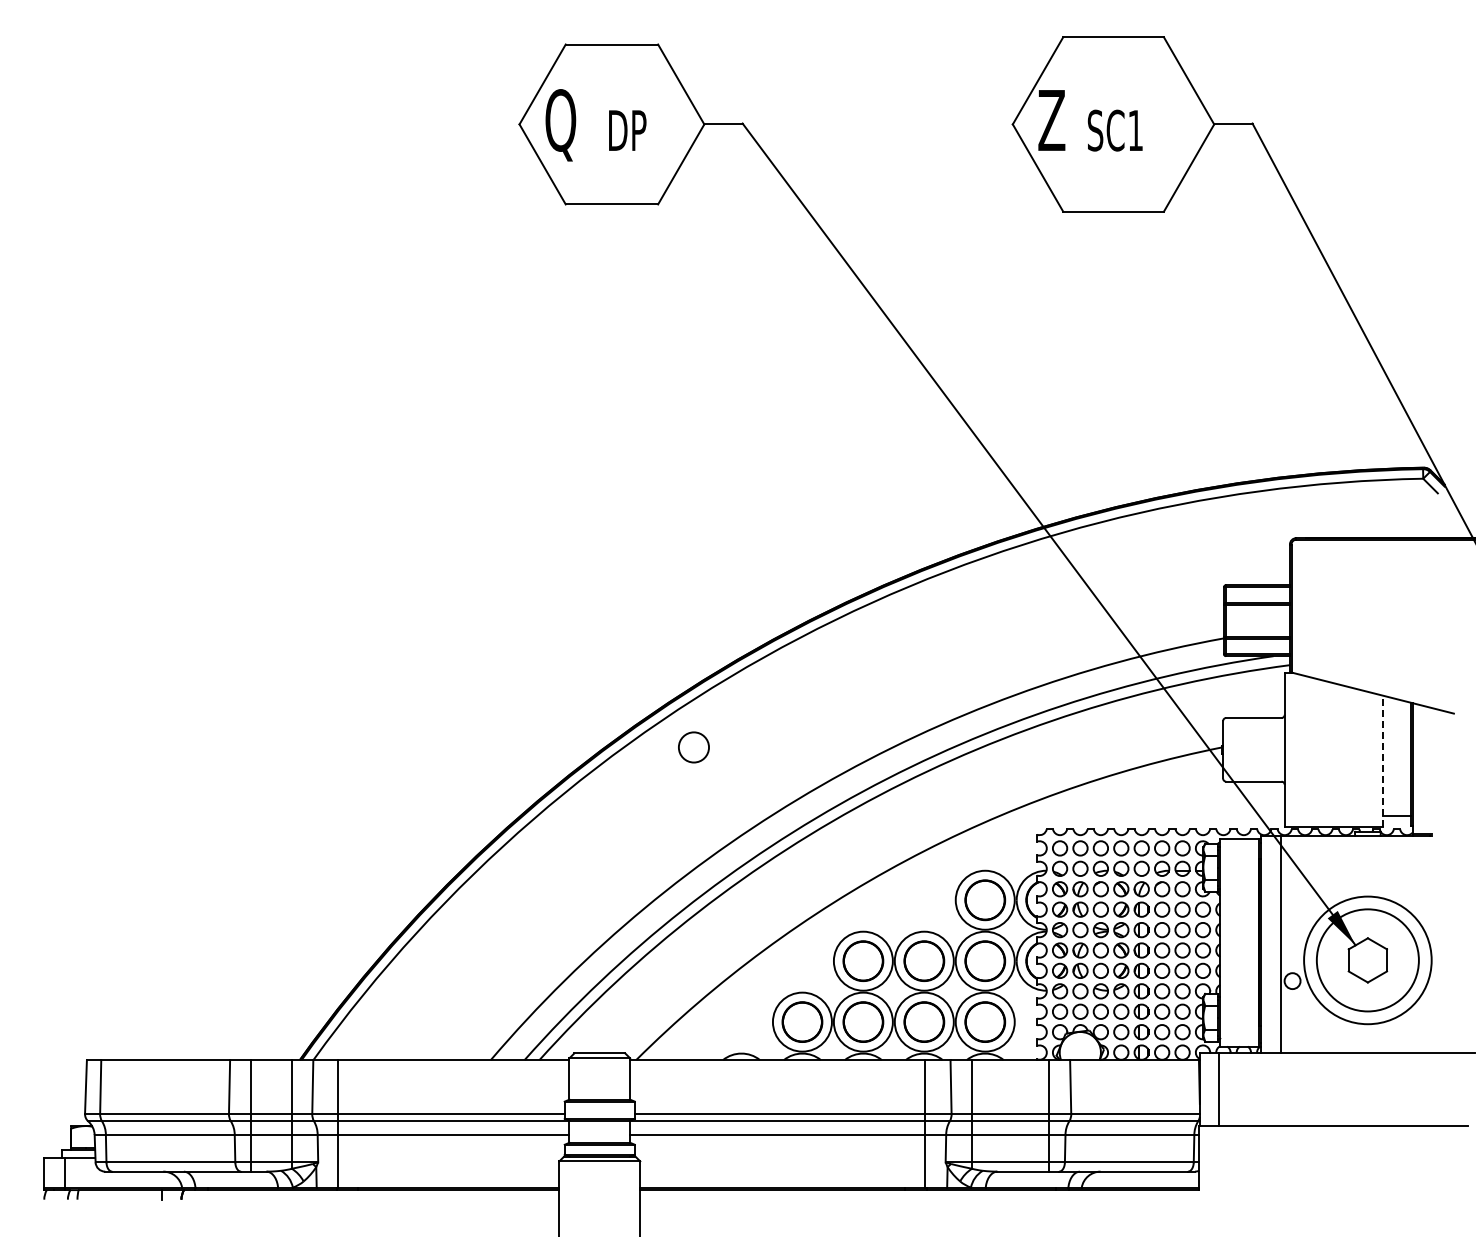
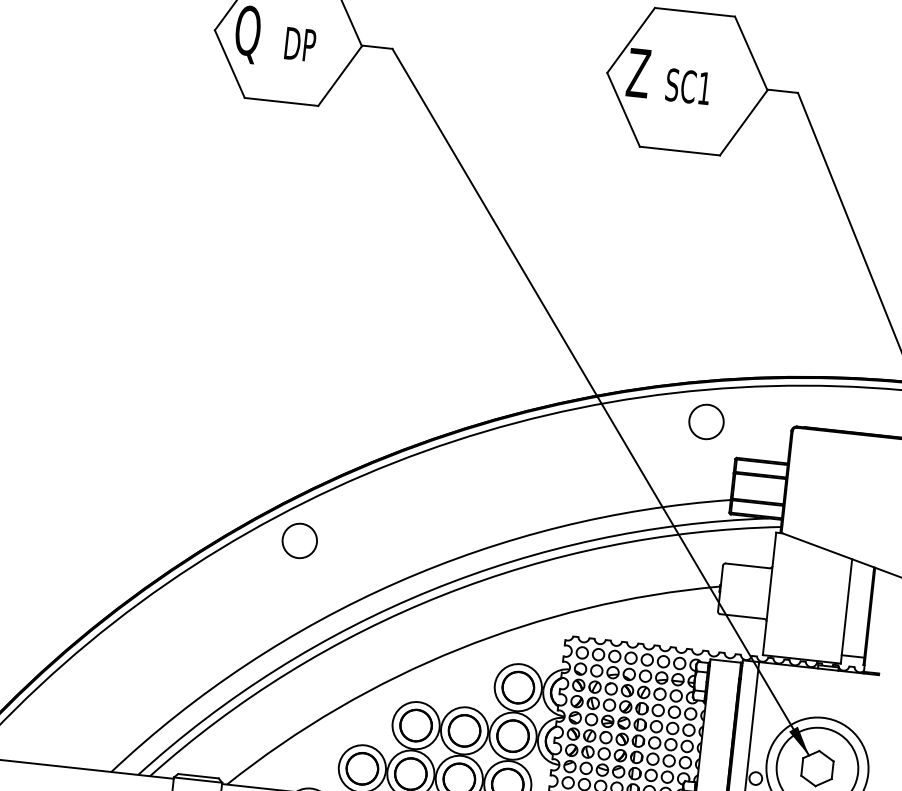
circle: (1182, 544) -> (705, 421), added
circle: (693, 747) -> (299, 540), size x1.43
line: (1382, 761) -> (846, 611), dashed -> solid

